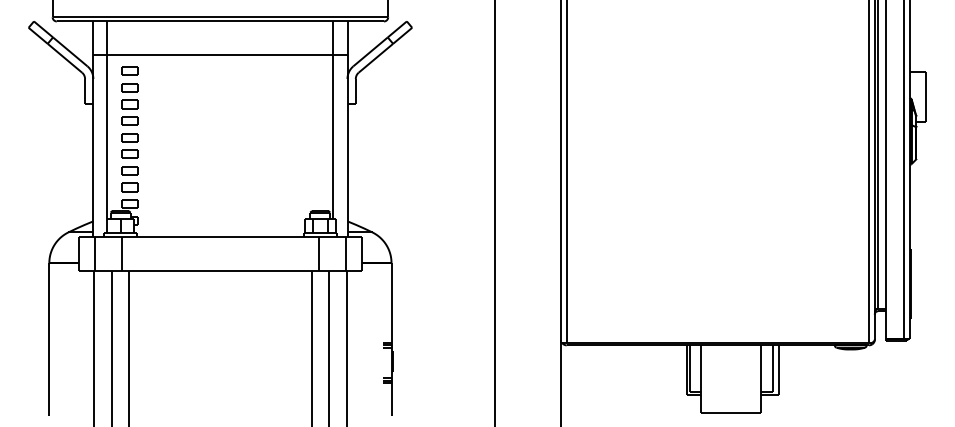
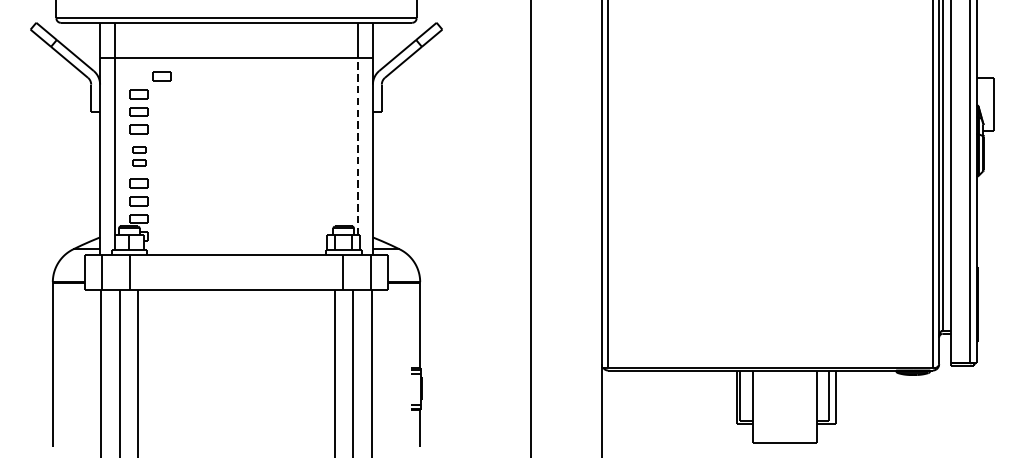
part: (129, 70) -> (161, 75), moved
line: (333, 136) -> (357, 146), solid -> dashed
part: (129, 145) -> (138, 155), size x0.7

